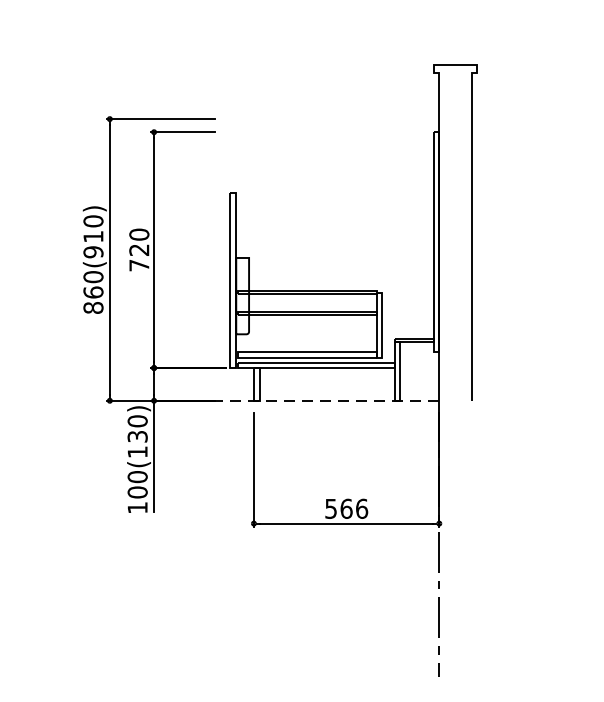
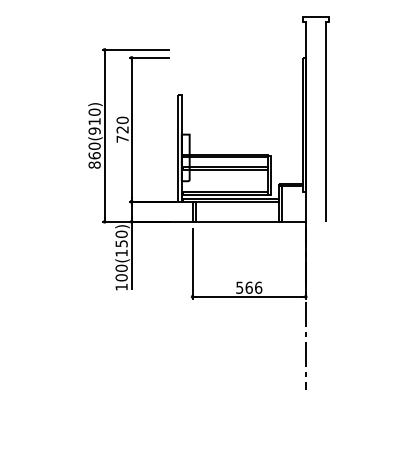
line: (312, 400) -> (228, 221), dashed -> solid
text: (135, 436) -> (120, 243), 100(130) -> 100(150)

